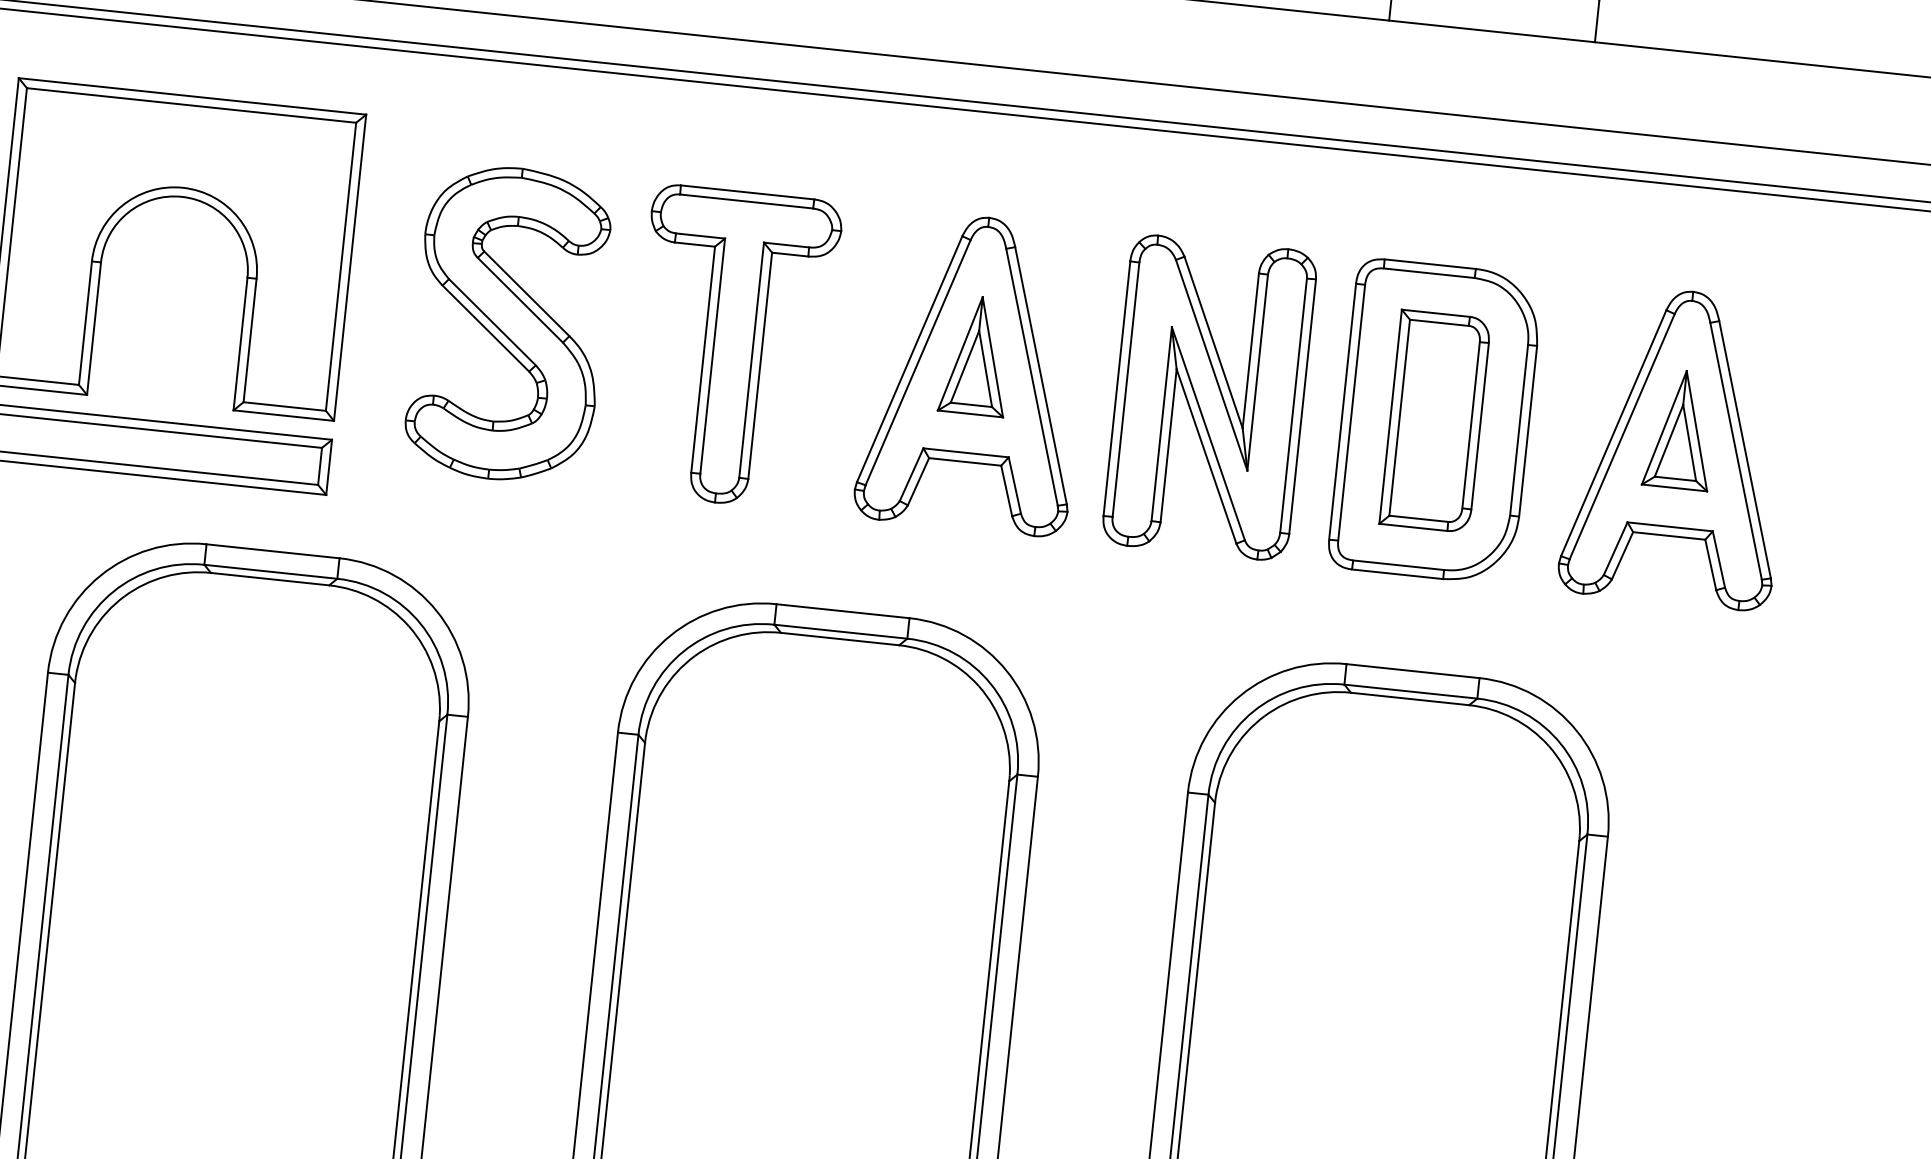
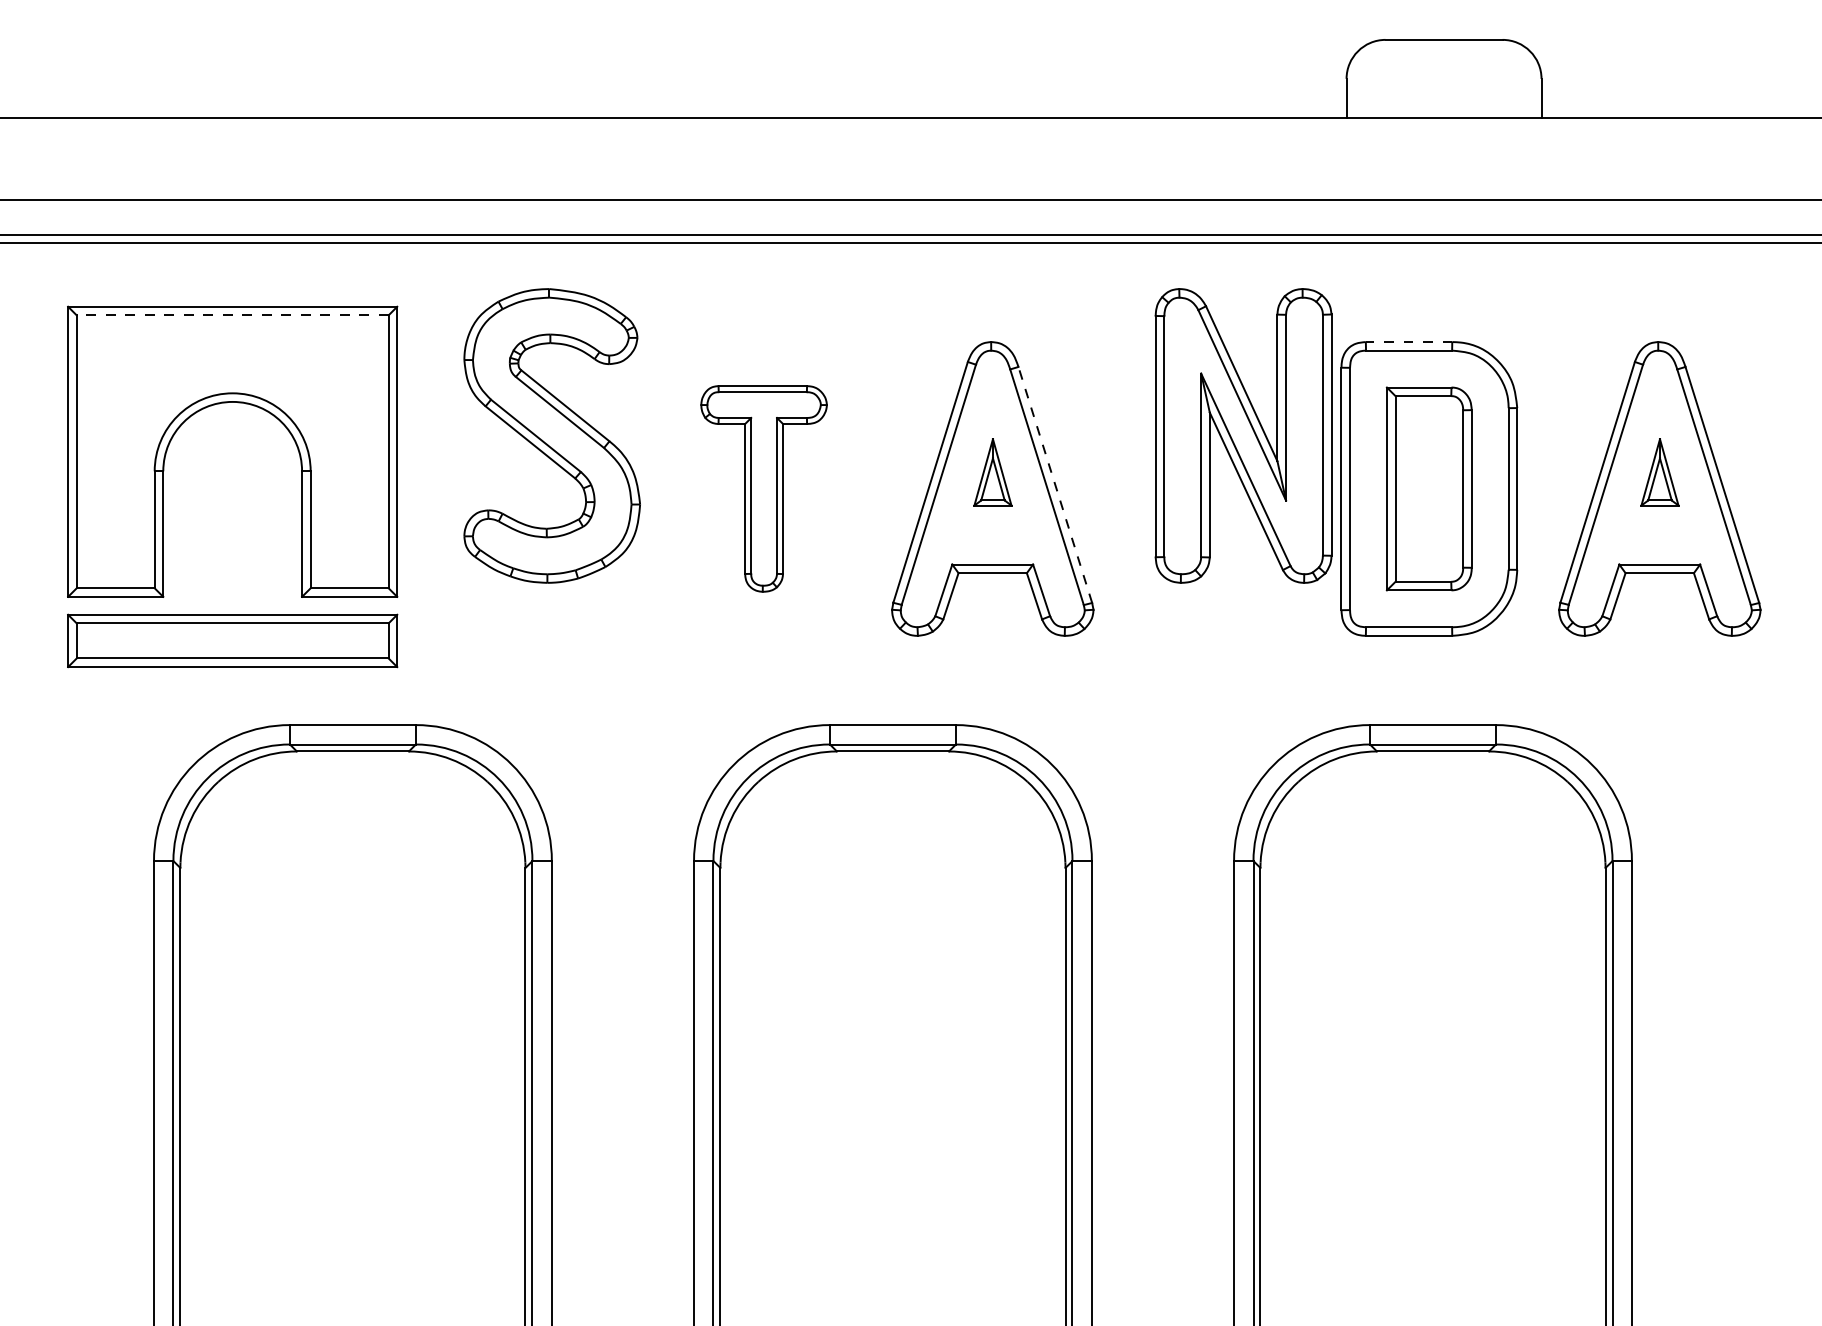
line: (191, 105) -> (232, 315), solid -> dashed
line: (1429, 264) -> (1408, 342), solid -> dashed
part: (508, 323) -> (551, 435), moved
part: (732, 347) -> (763, 488), size x0.7
part: (976, 355) -> (992, 472), size x0.6
line: (1041, 375) -> (1055, 484), solid -> dashed
part: (1209, 397) -> (1243, 435), moved
part: (1680, 429) -> (1659, 472), size x0.6

